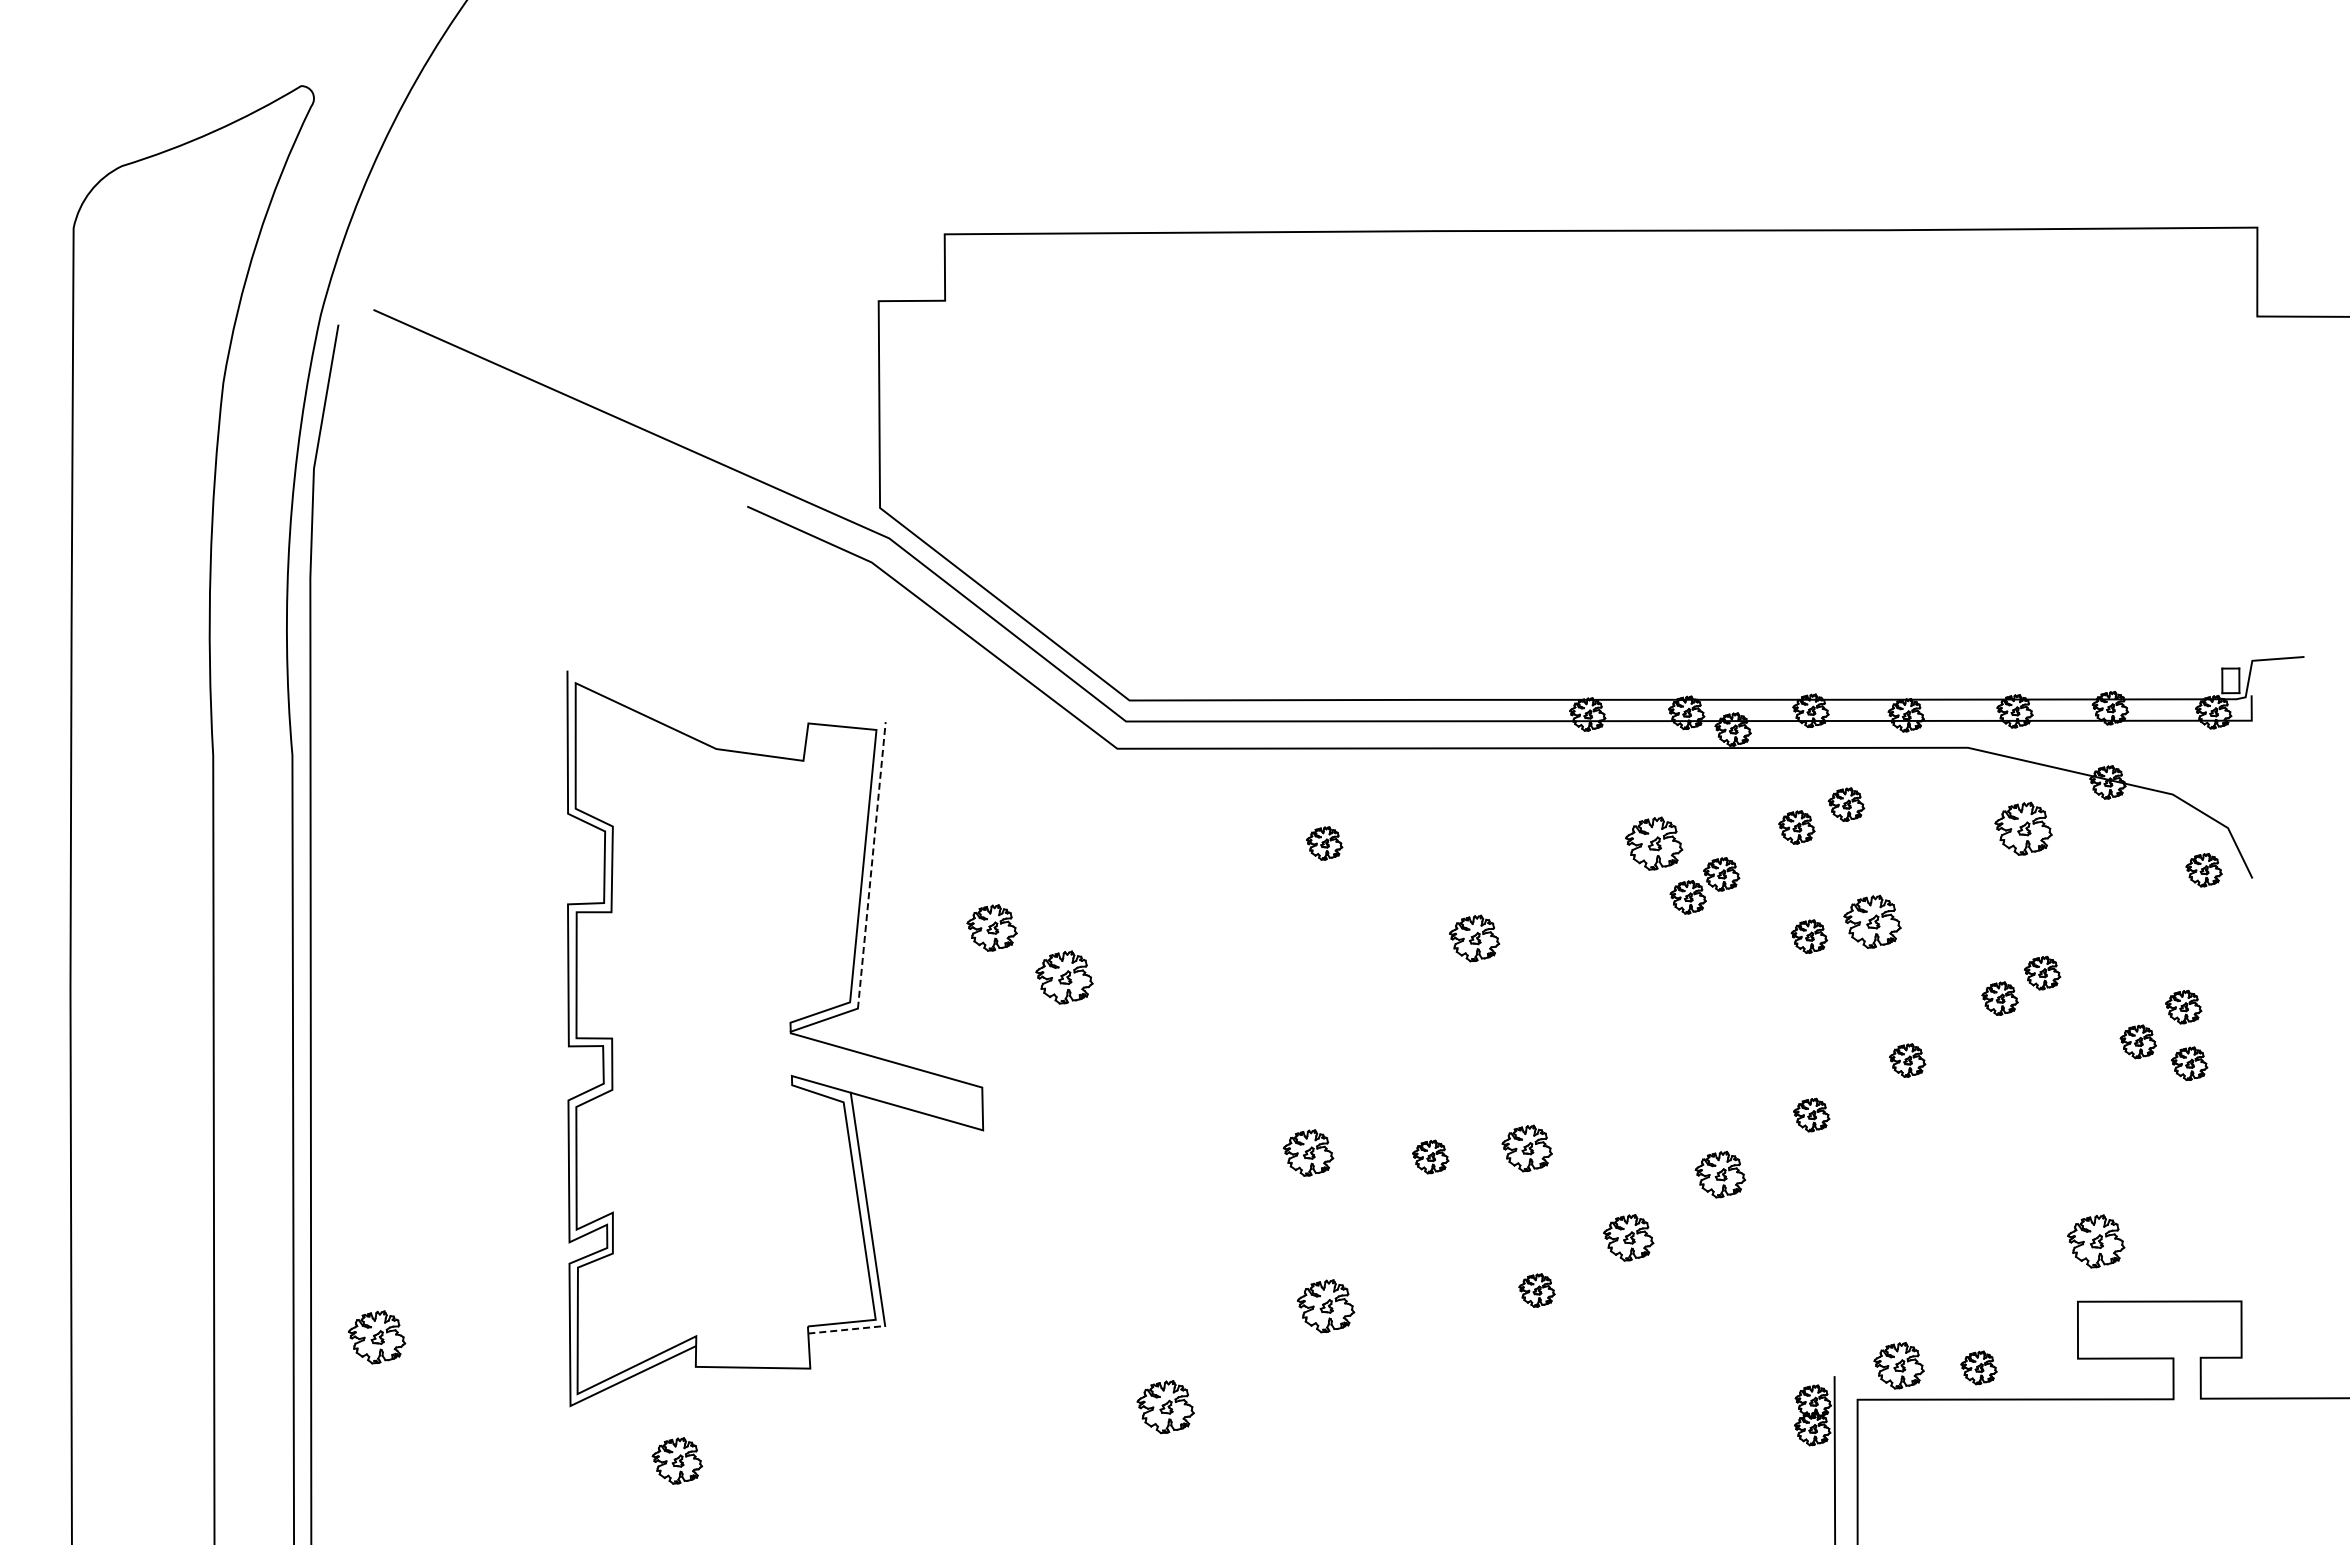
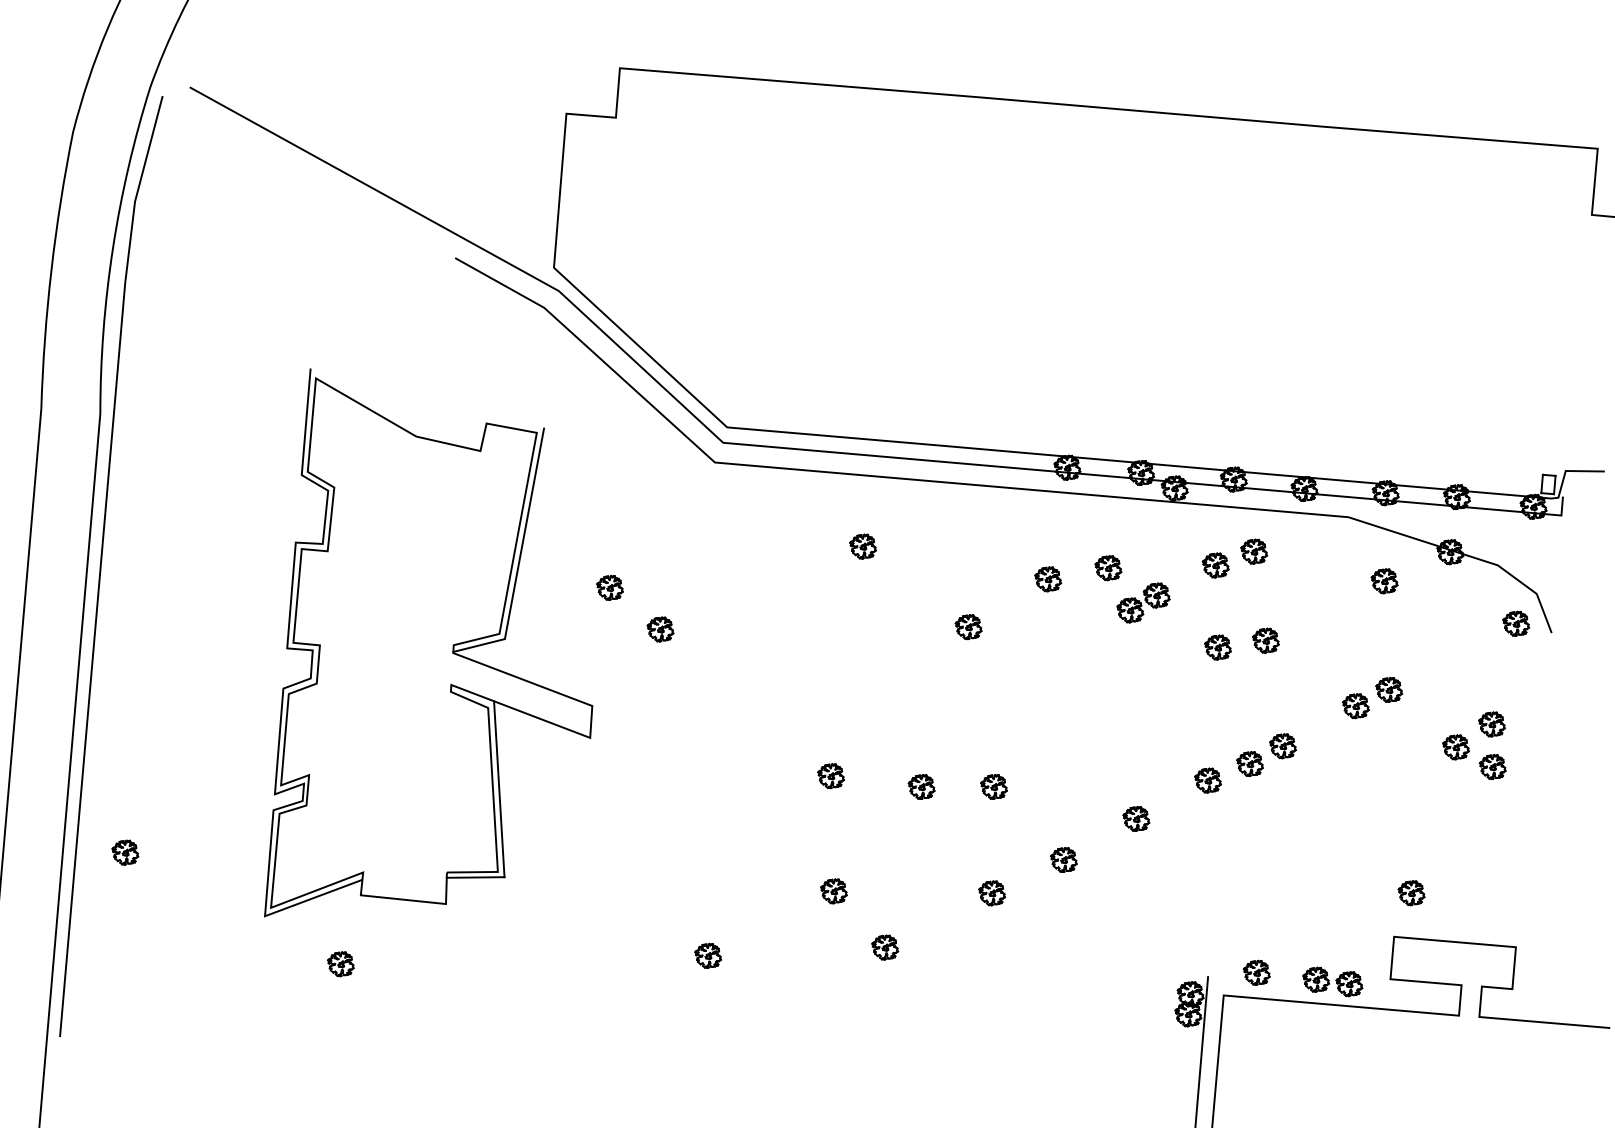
part: (2023, 828) -> (1384, 580), size x0.62
part: (1653, 843) -> (1107, 567), size x0.62
line: (871, 865) -> (524, 533), dashed -> solid
part: (1574, 865) -> (1047, 579), added
part: (1872, 921) -> (1265, 640), size x0.62
part: (991, 927) -> (609, 587), size x0.71
part: (1474, 938) -> (968, 627), size x0.71
part: (1063, 977) -> (659, 629), size x0.62
part: (1865, 1088) -> (1249, 764), added
part: (1526, 1148) -> (993, 786), size x0.71
part: (1308, 1153) -> (830, 776), size x0.71
part: (1720, 1174) -> (1136, 818), size x0.71
part: (1628, 1237) -> (1063, 859), size x0.71
part: (2095, 1241) -> (1411, 893), size x0.62
part: (1325, 1306) -> (833, 891), size x0.62
line: (846, 1329) -> (475, 877), dashed -> solid
part: (376, 1337) -> (125, 852), size x0.62
part: (1898, 1365) -> (1256, 972), size x0.71
part: (2023, 1369) -> (1349, 983), added
part: (1400, 1375) -> (884, 947), added
part: (1165, 1406) -> (707, 955), size x0.62
part: (676, 1460) -> (340, 963), size x0.71

